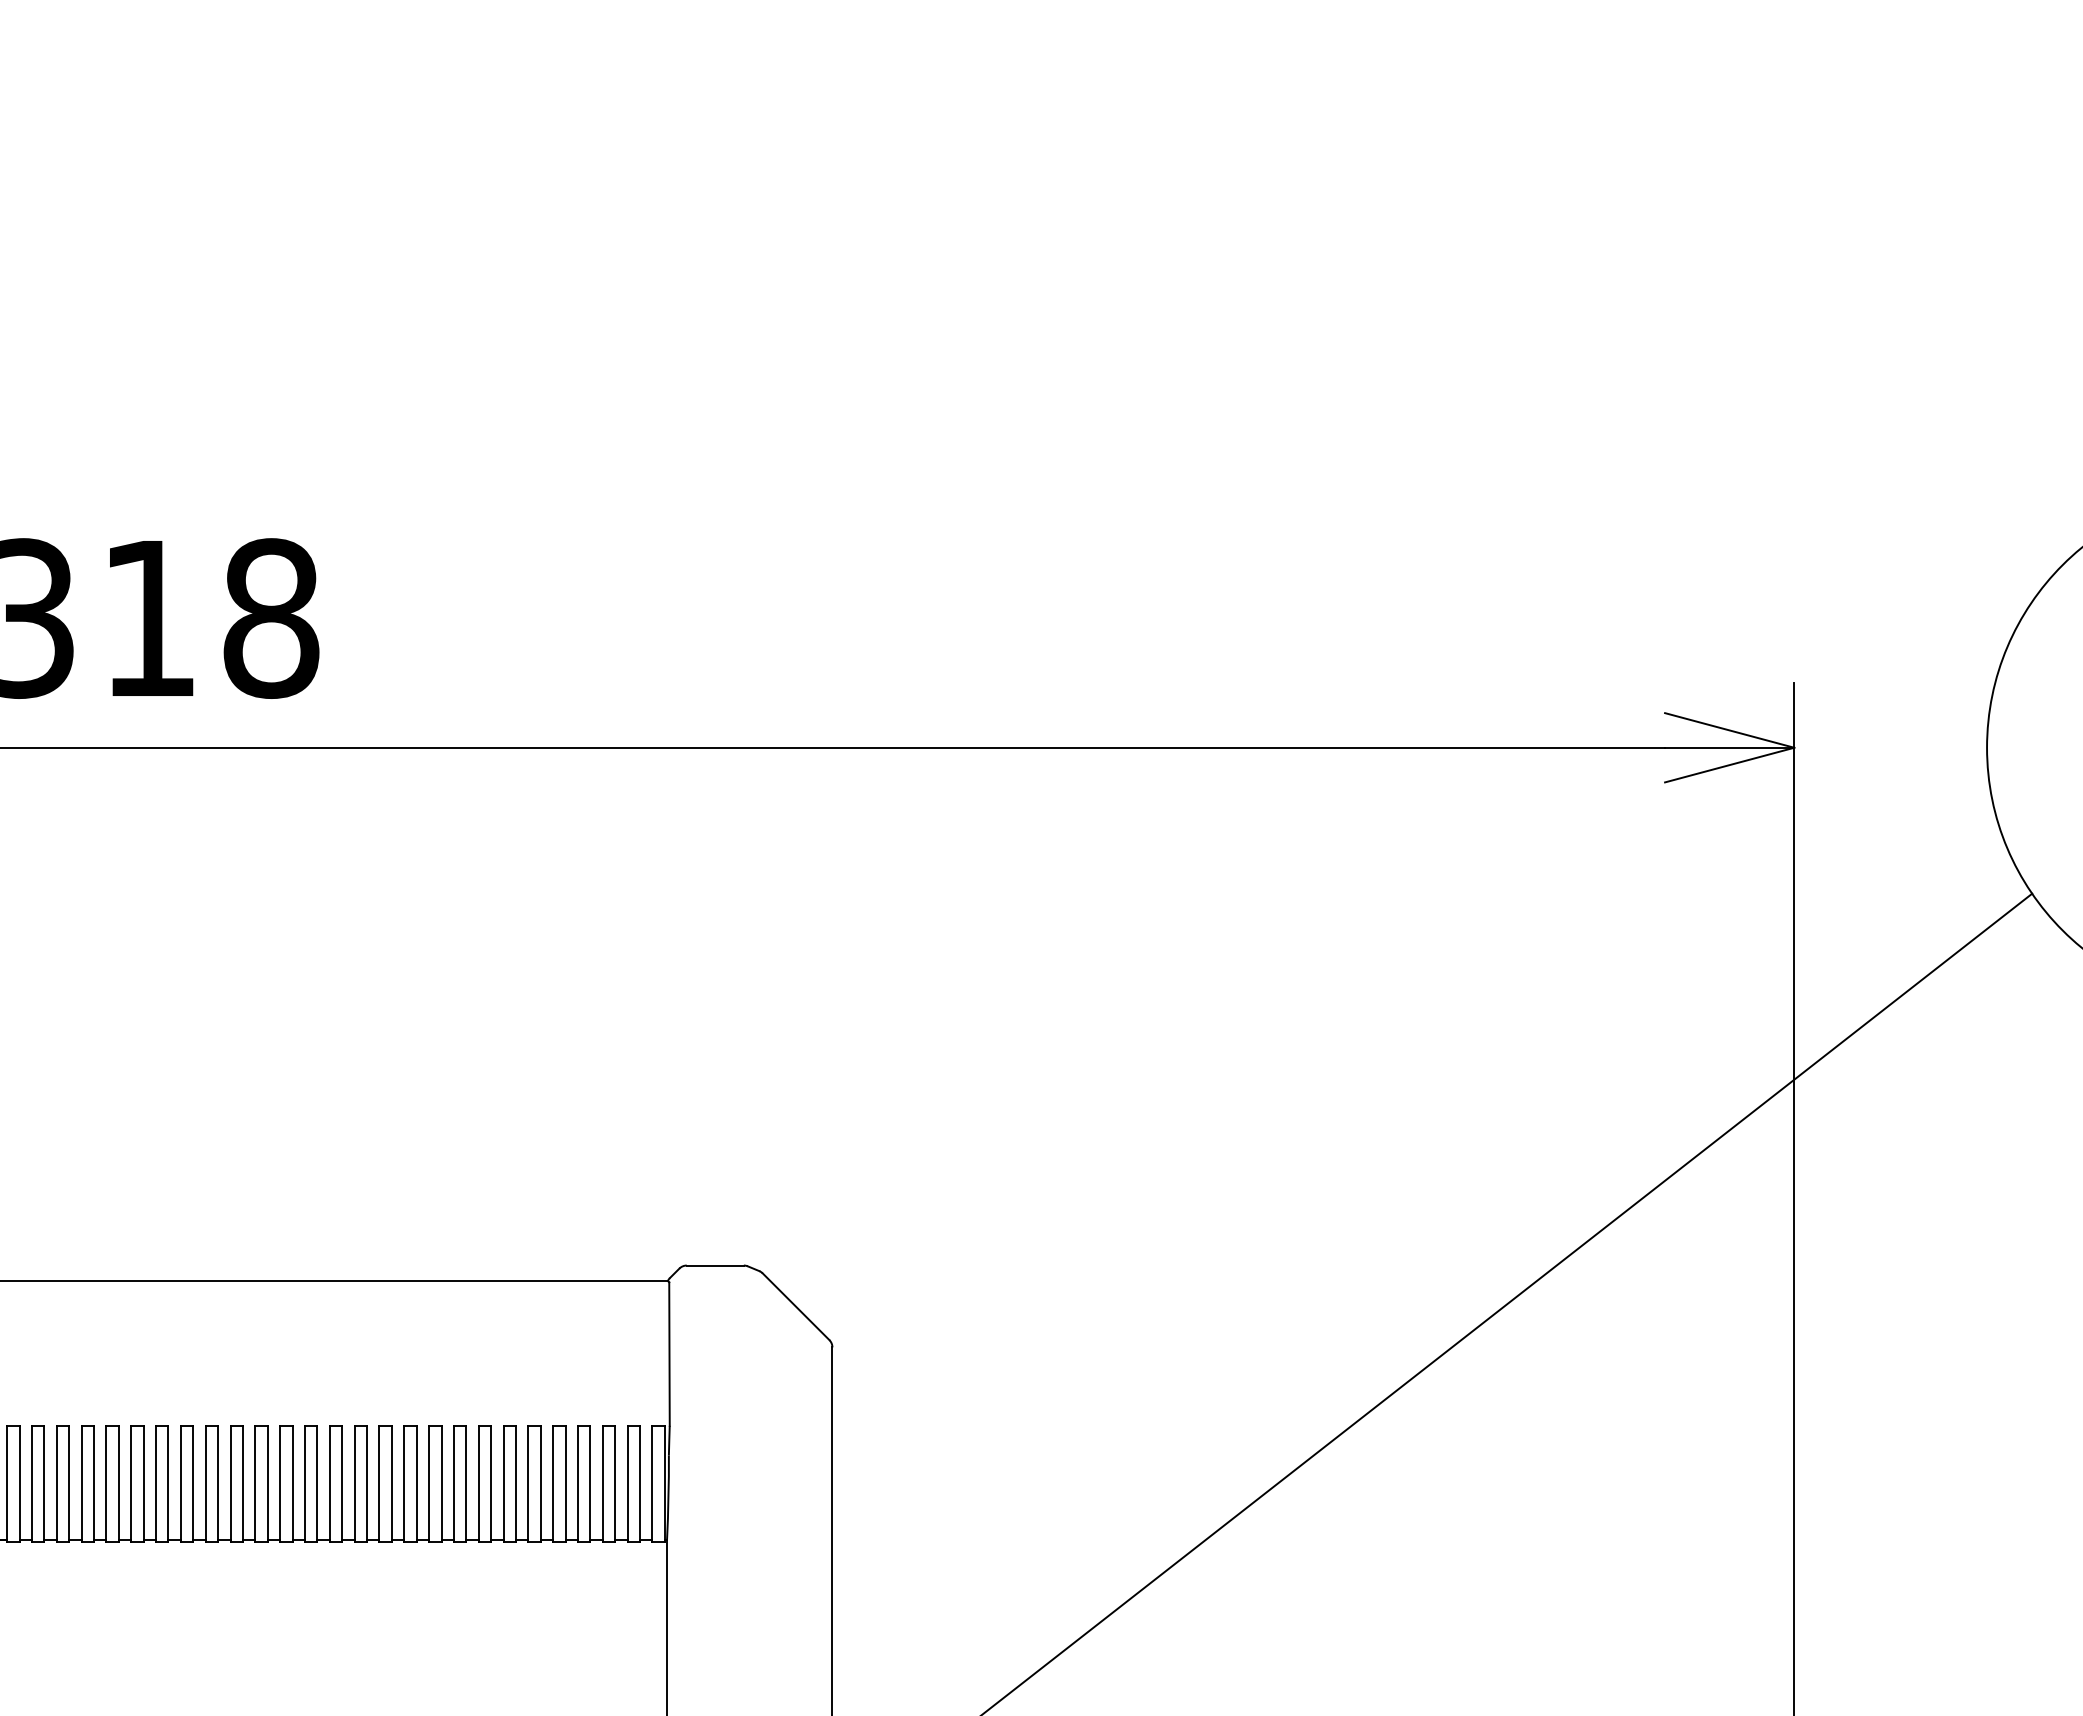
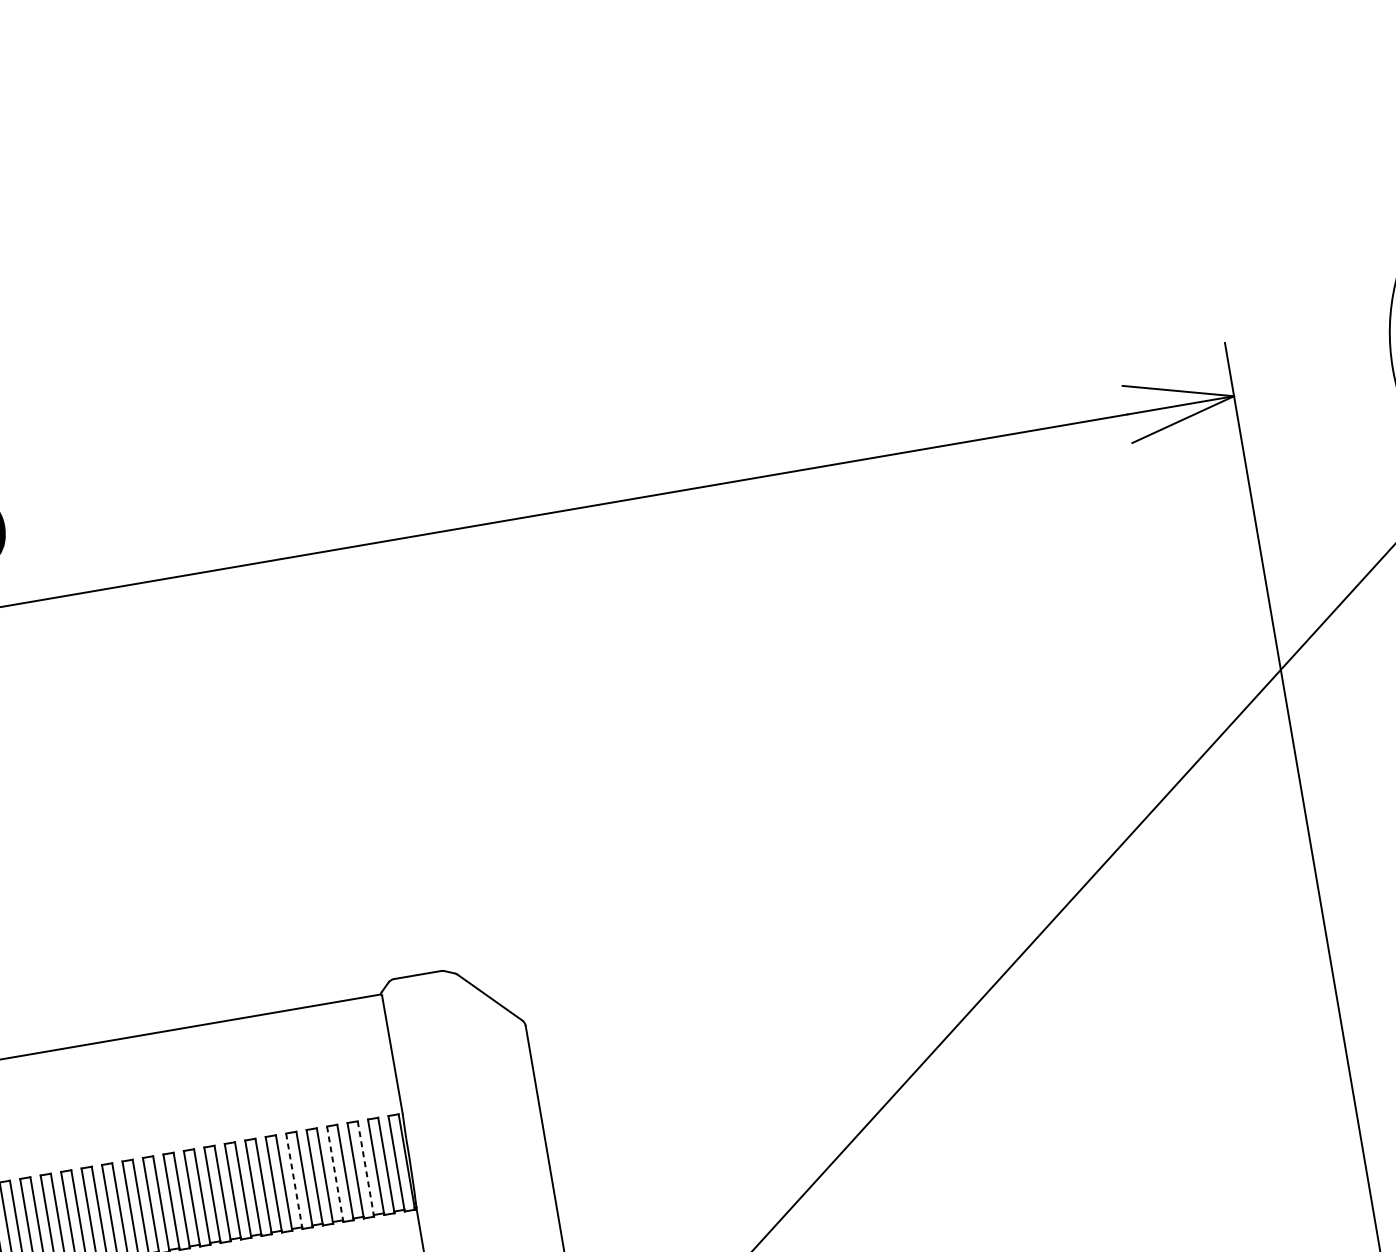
line: (528, 1483) -> (294, 1181), solid -> dashed
line: (578, 1483) -> (335, 1173), solid -> dashed
line: (615, 1483) -> (366, 1168), solid -> dashed

